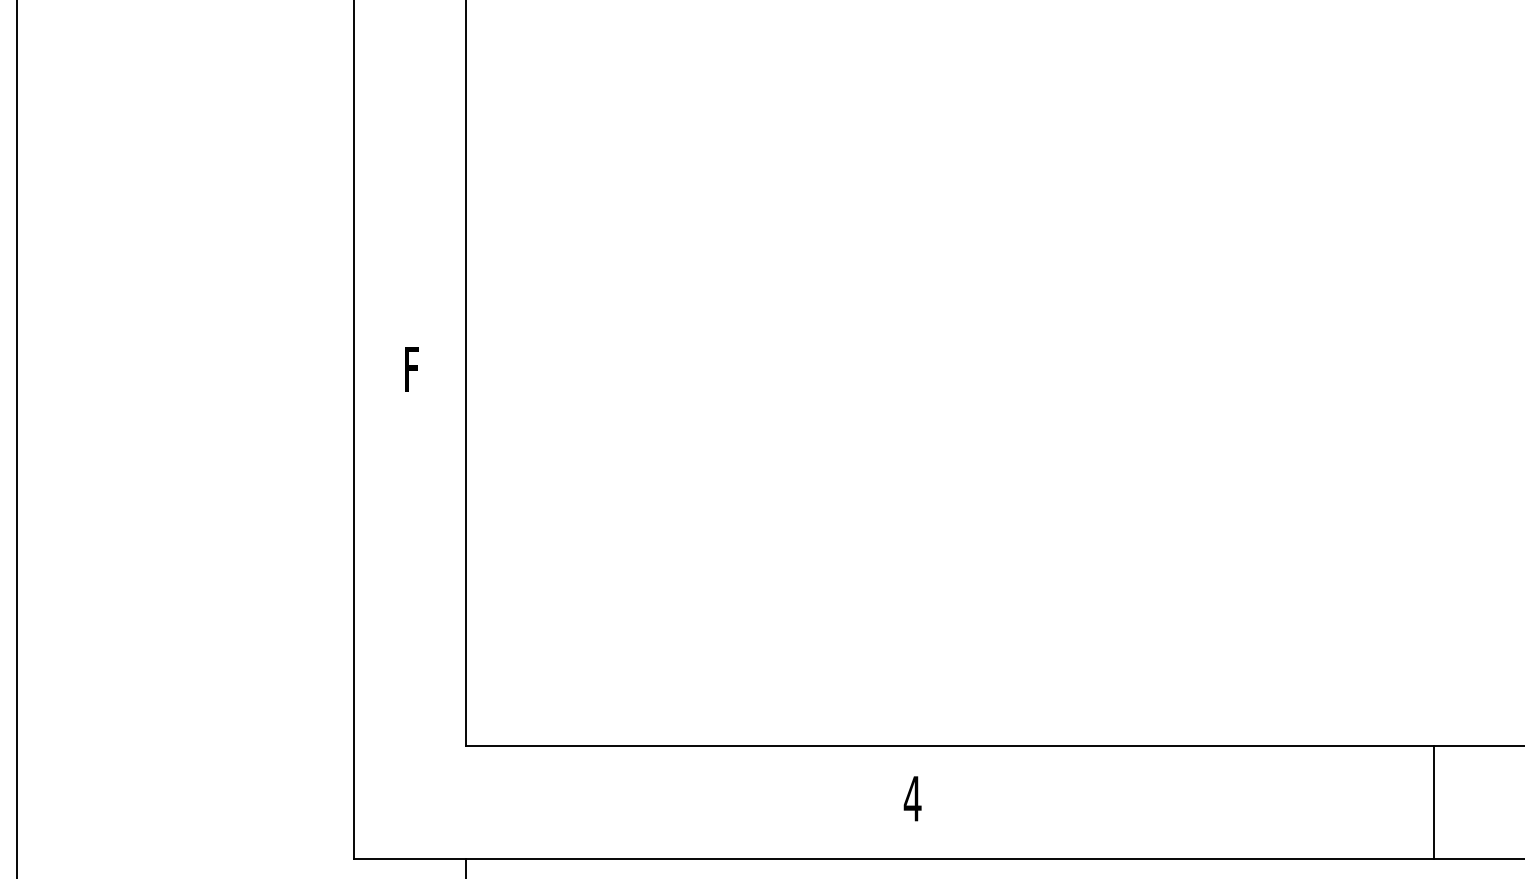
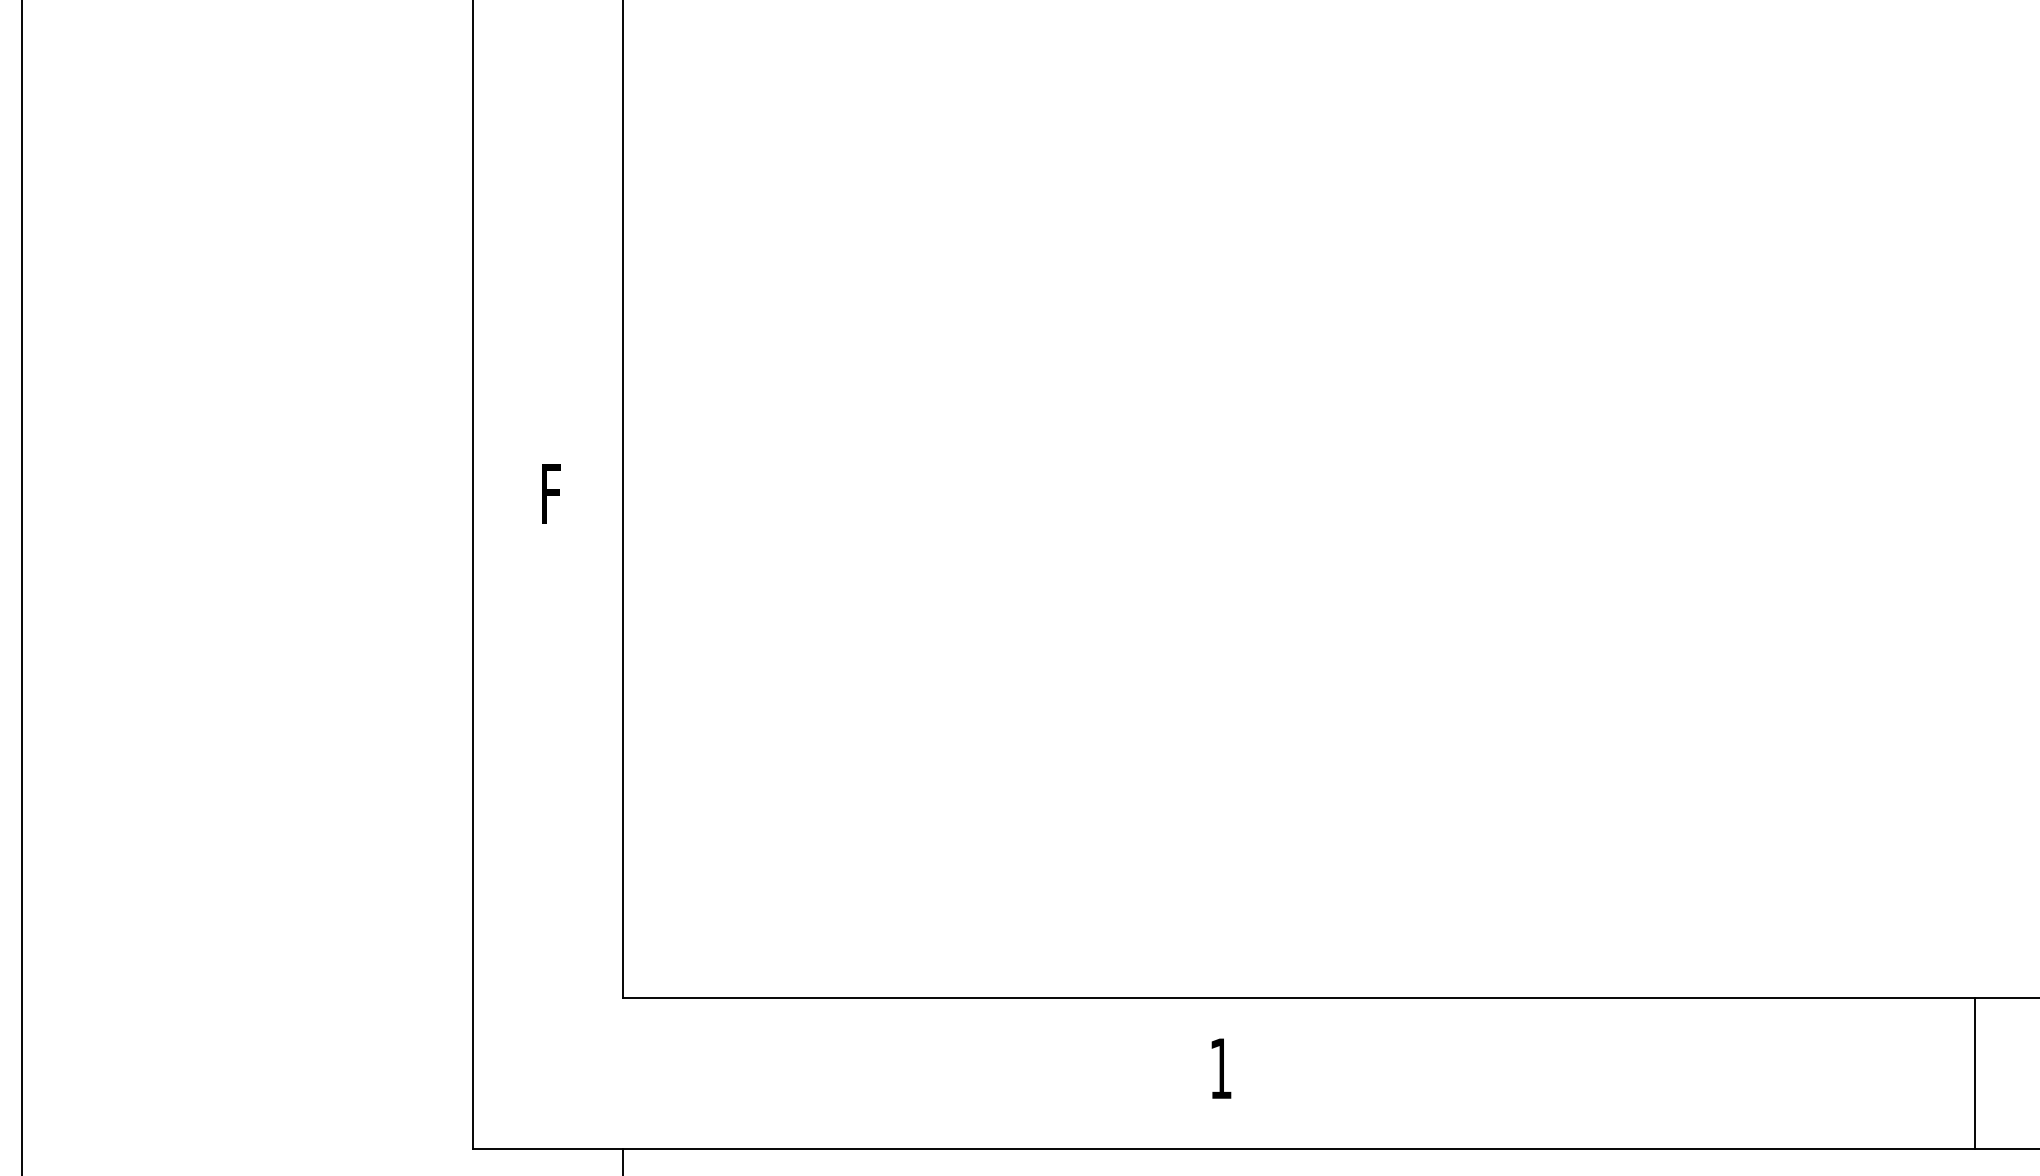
text: (912, 798) -> (1220, 1068), 4 -> 1
line: (1434, 802) -> (1975, 1073), moved

